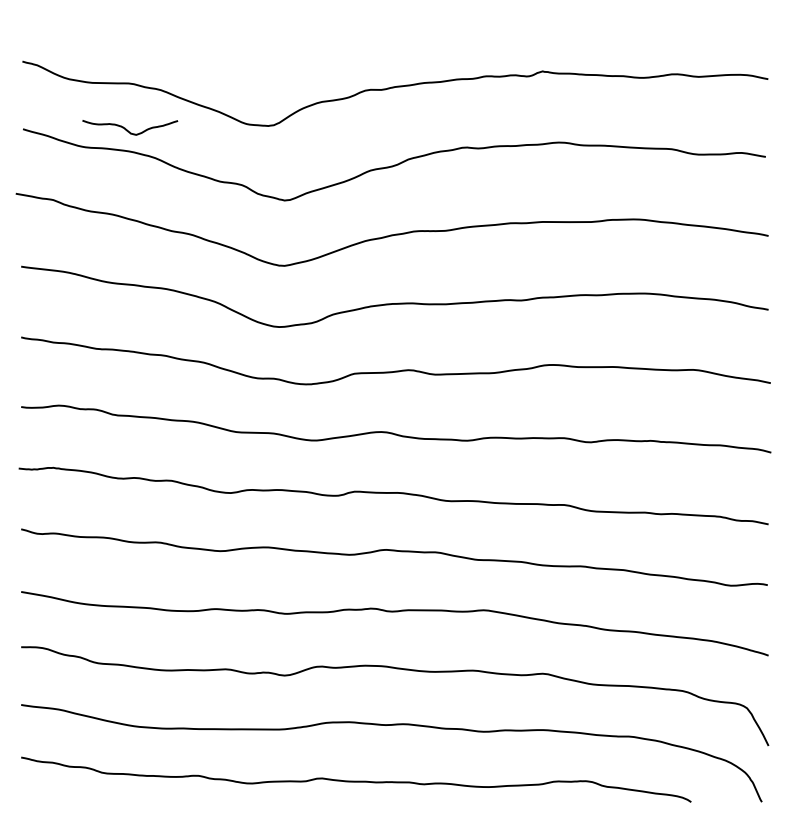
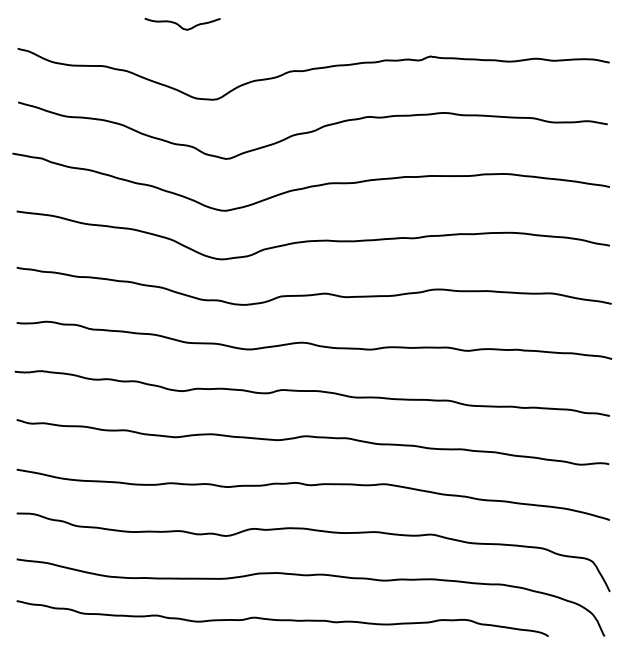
curve: (127, 129) -> (180, 25), moved

